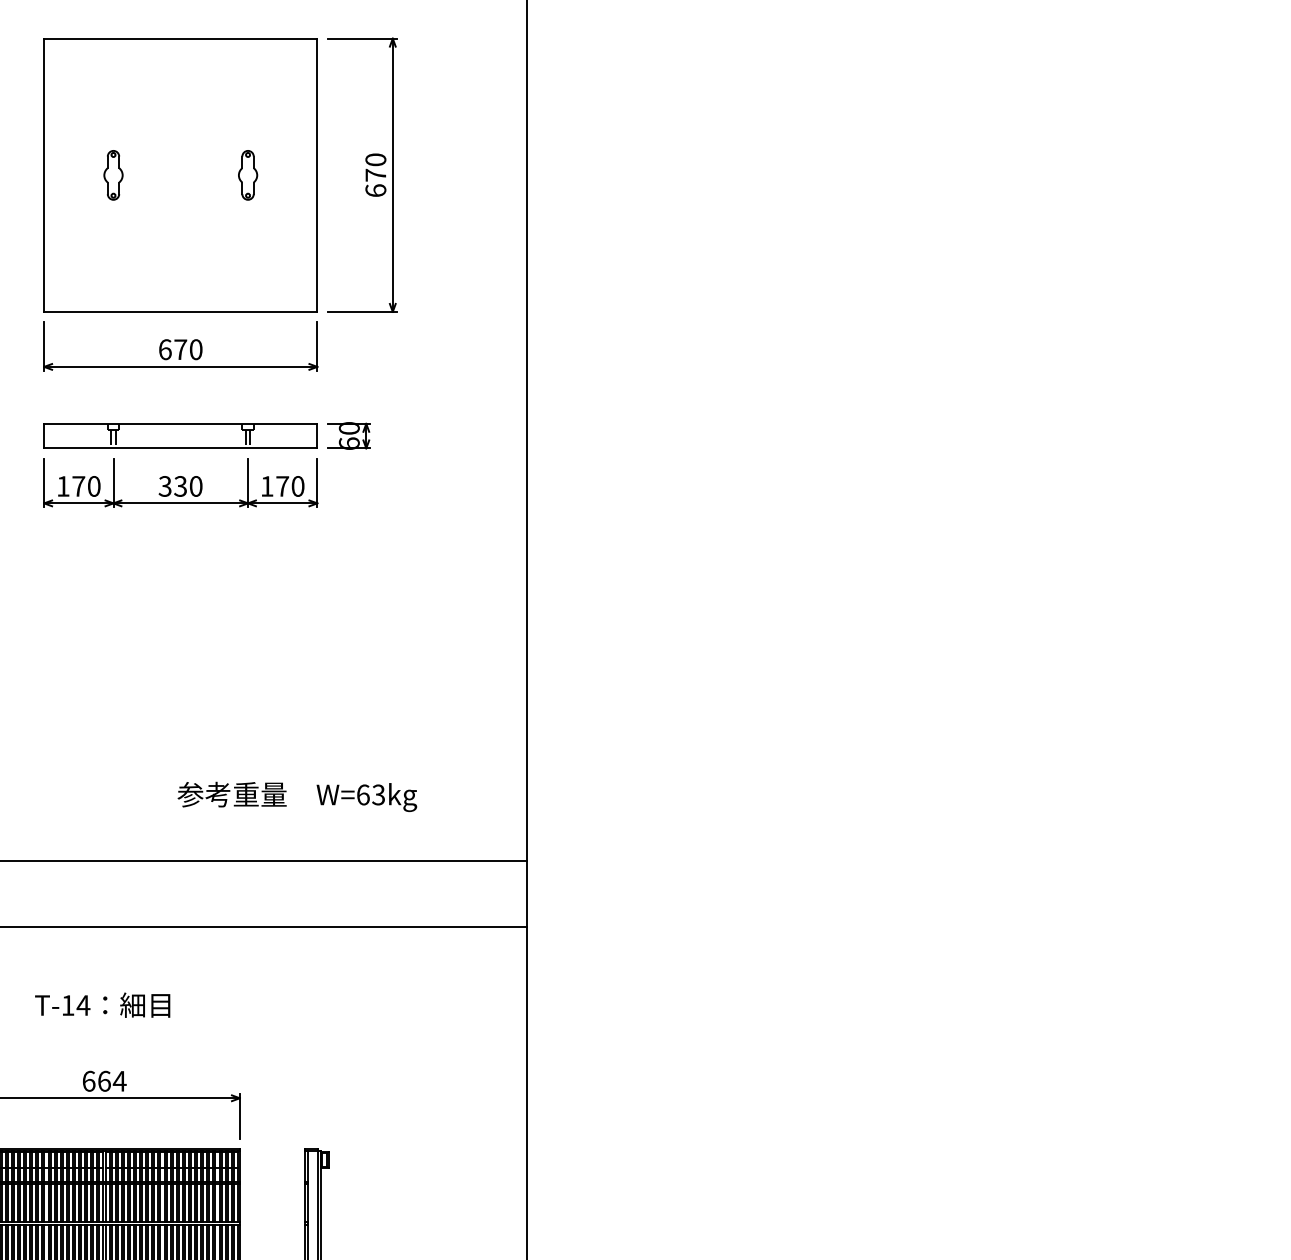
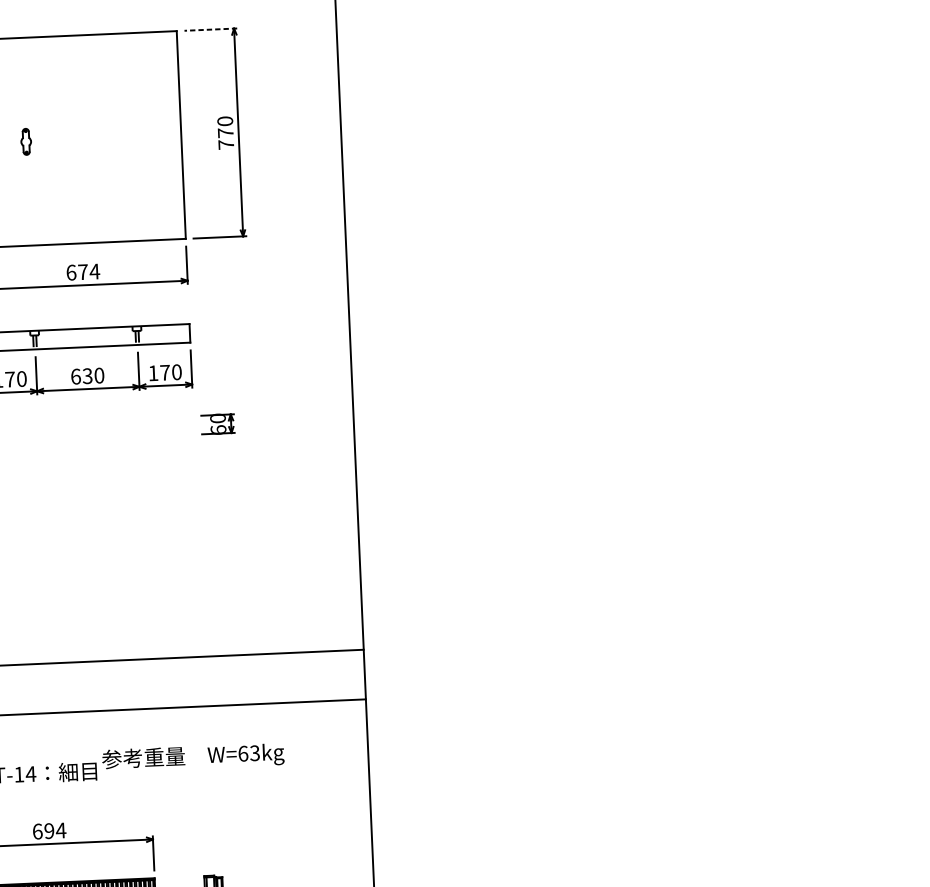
line: (362, 38) -> (211, 29), solid -> dashed
part: (113, 175) -> (26, 141), size x0.7
part: (248, 175) -> (128, 137), removed
text: (375, 190) -> (225, 144), 670 -> 770
text: (195, 349) -> (94, 271), 670 -> 674
part: (348, 435) -> (217, 423), moved
text: (164, 486) -> (75, 376), 330 -> 630
text: (297, 796) -> (193, 757), moved
text: (104, 1080) -> (49, 830), 664 -> 694

